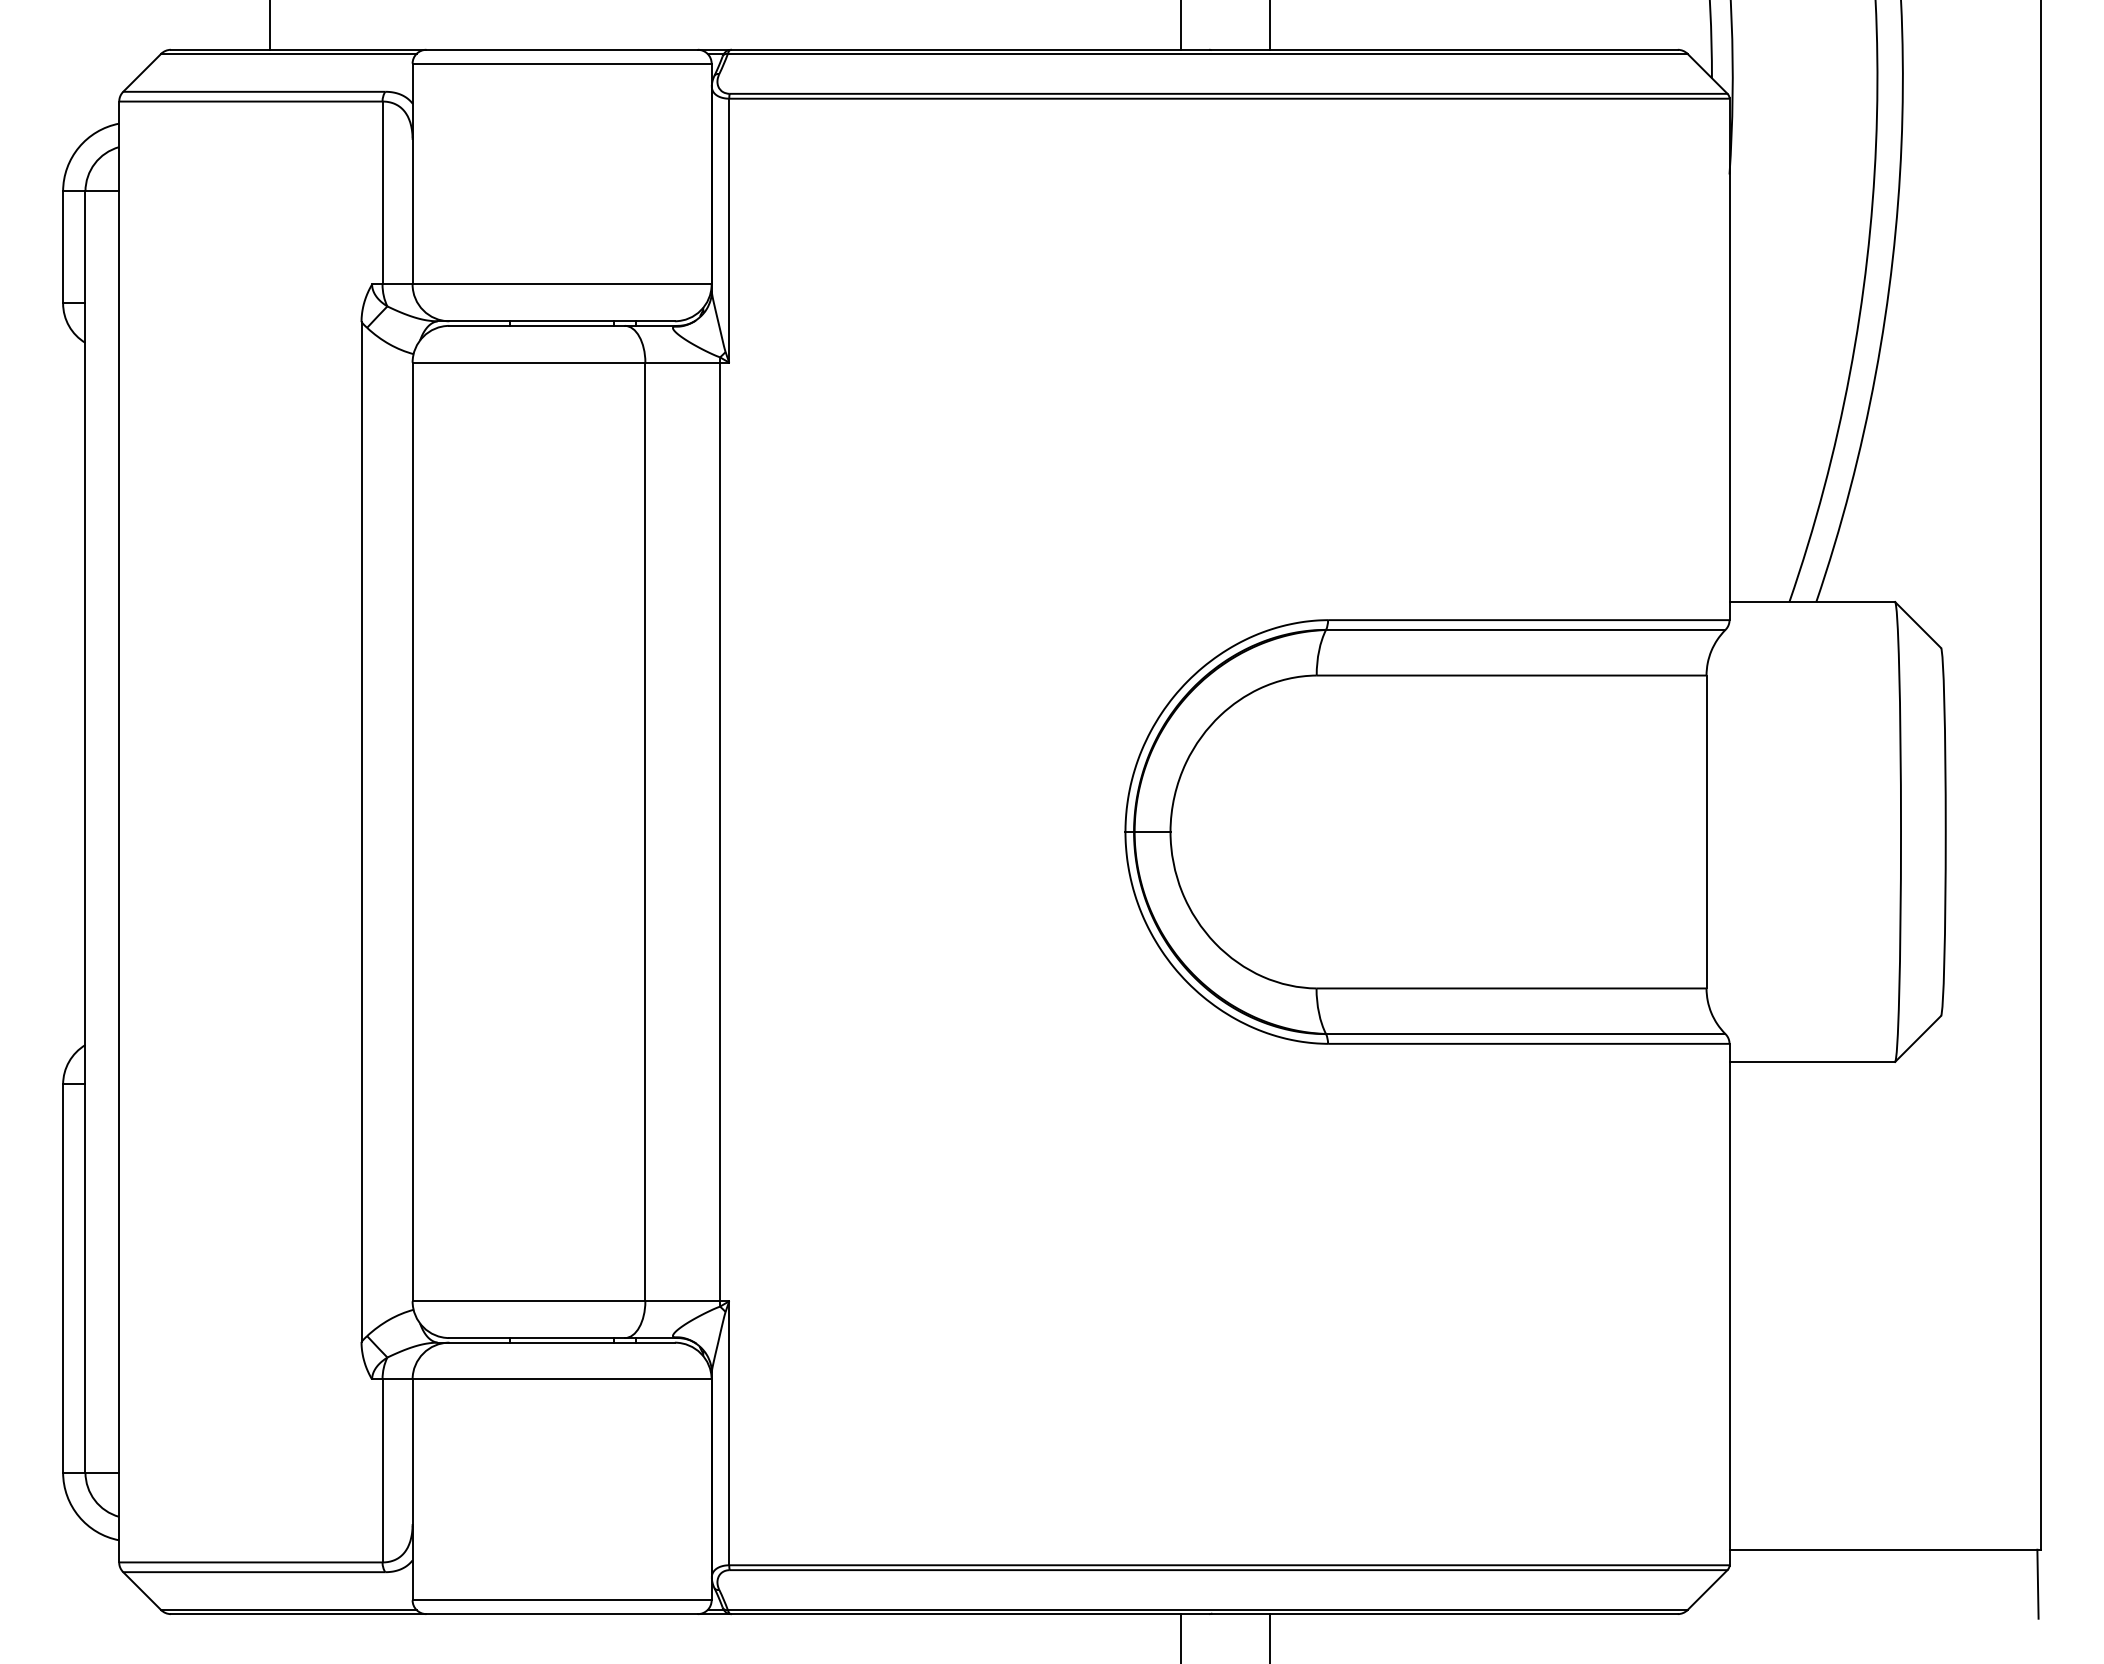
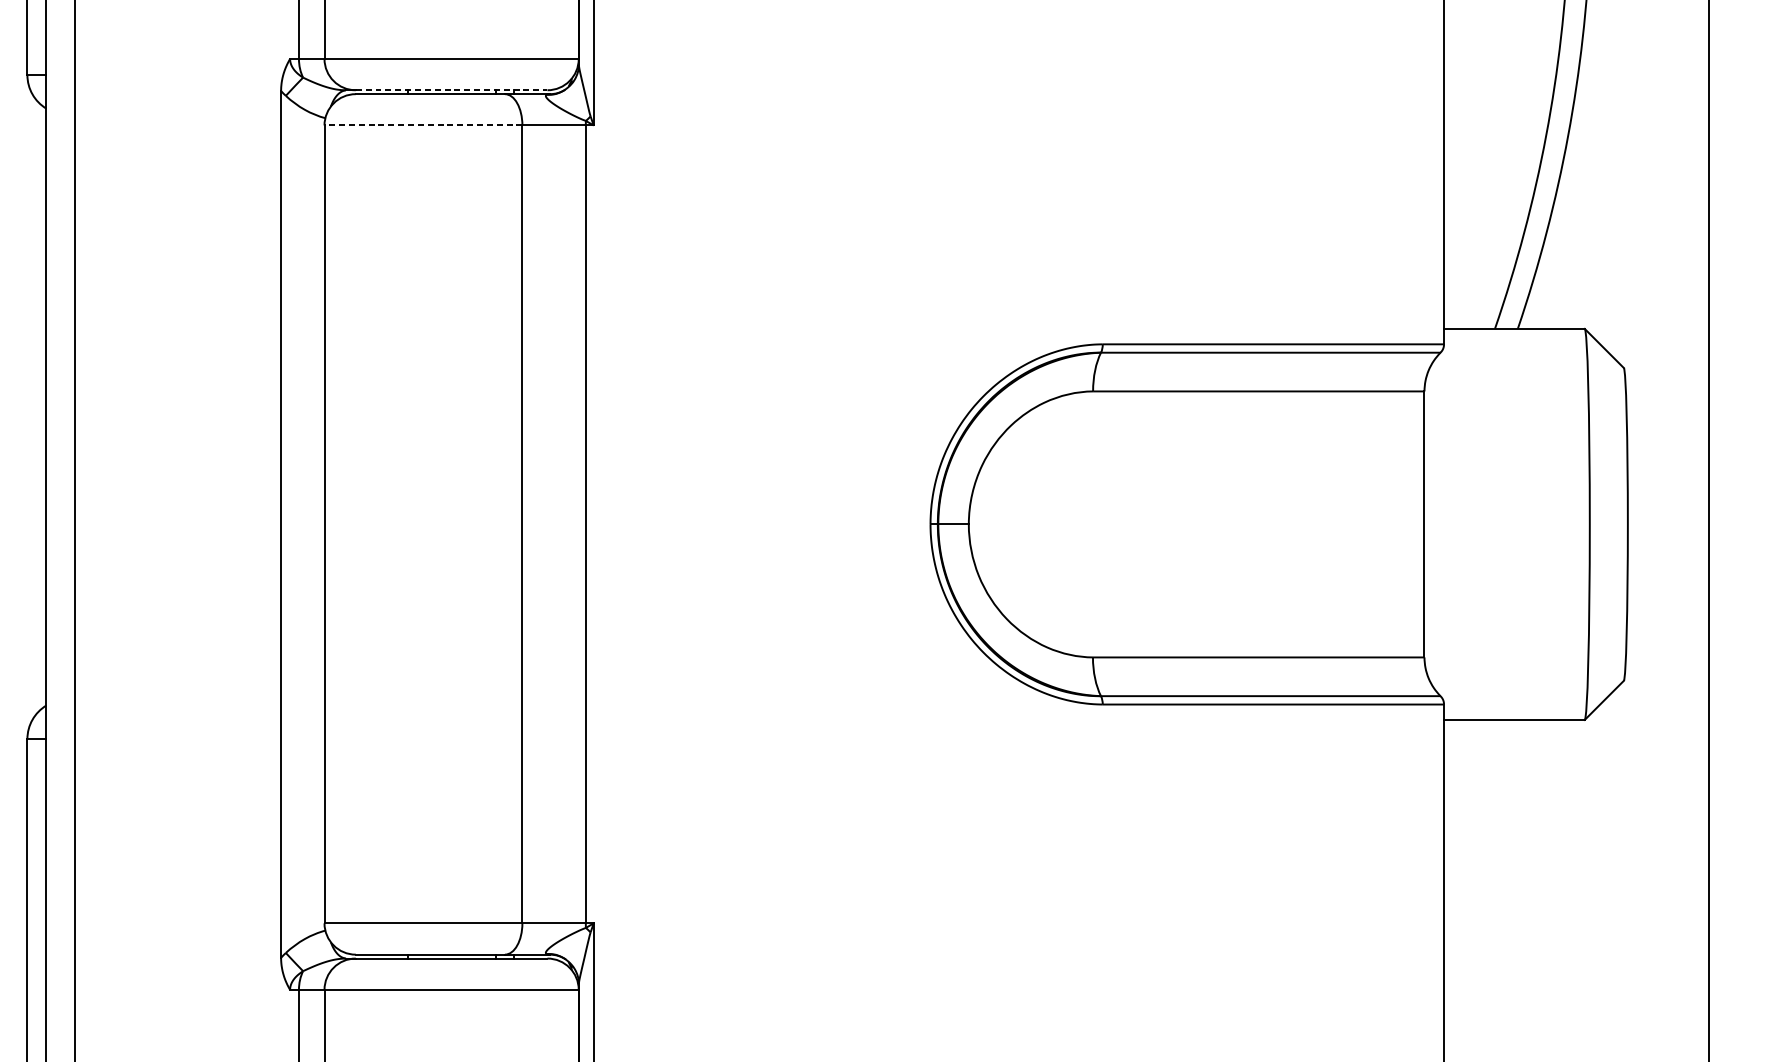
line: (562, 321) -> (451, 90), solid -> dashed
line: (528, 362) -> (423, 125), solid -> dashed

